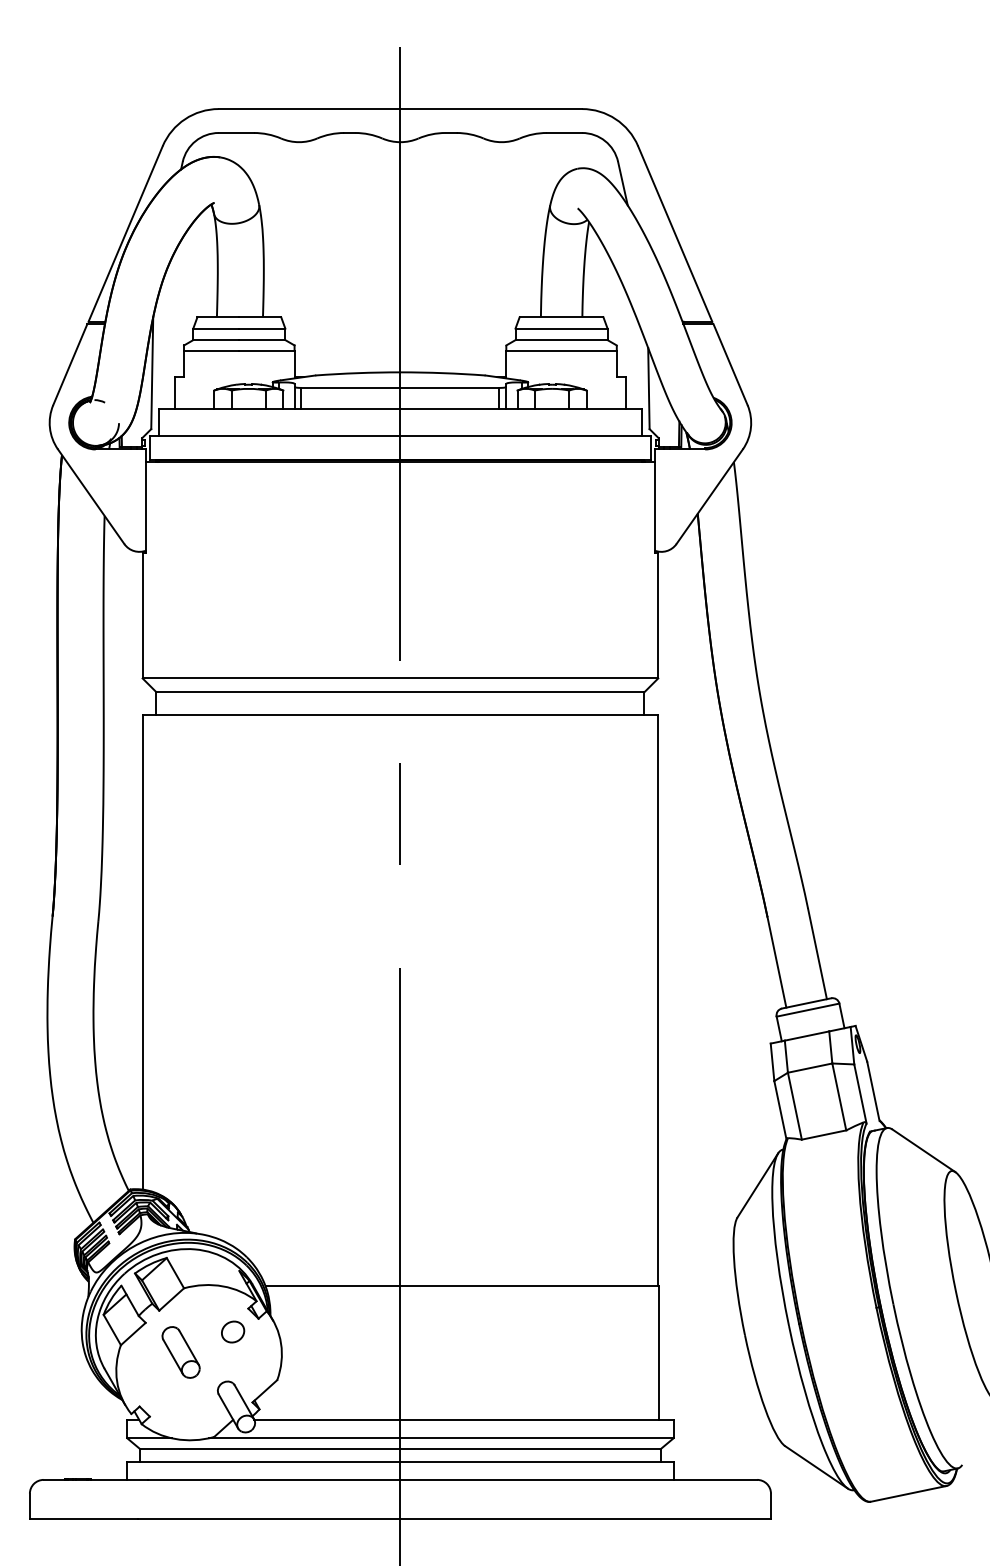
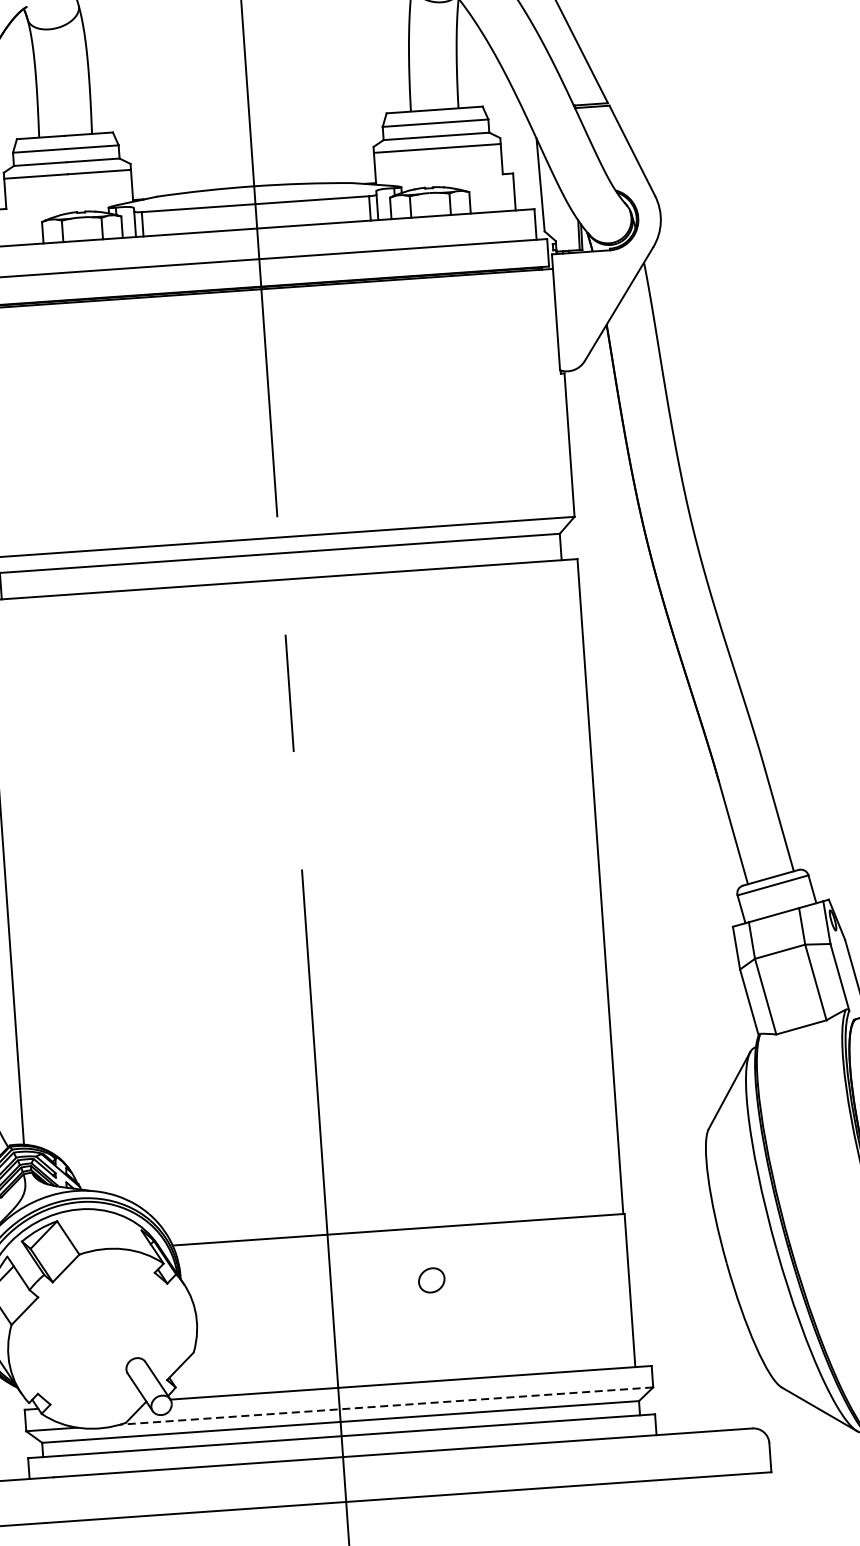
part: (233, 1331) -> (432, 1279), moved
part: (180, 1352) -> (80, 1328), removed
line: (440, 1438) -> (385, 1406), solid -> dashed

